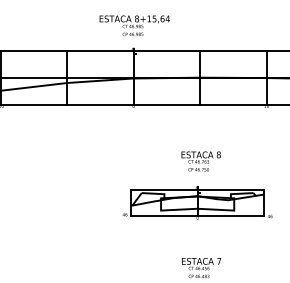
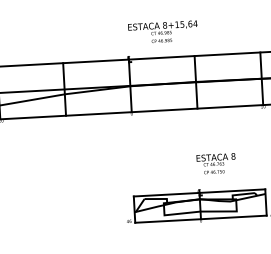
text: (134, 25) -> (162, 32), moved
text: (200, 161) -> (215, 163), moved

